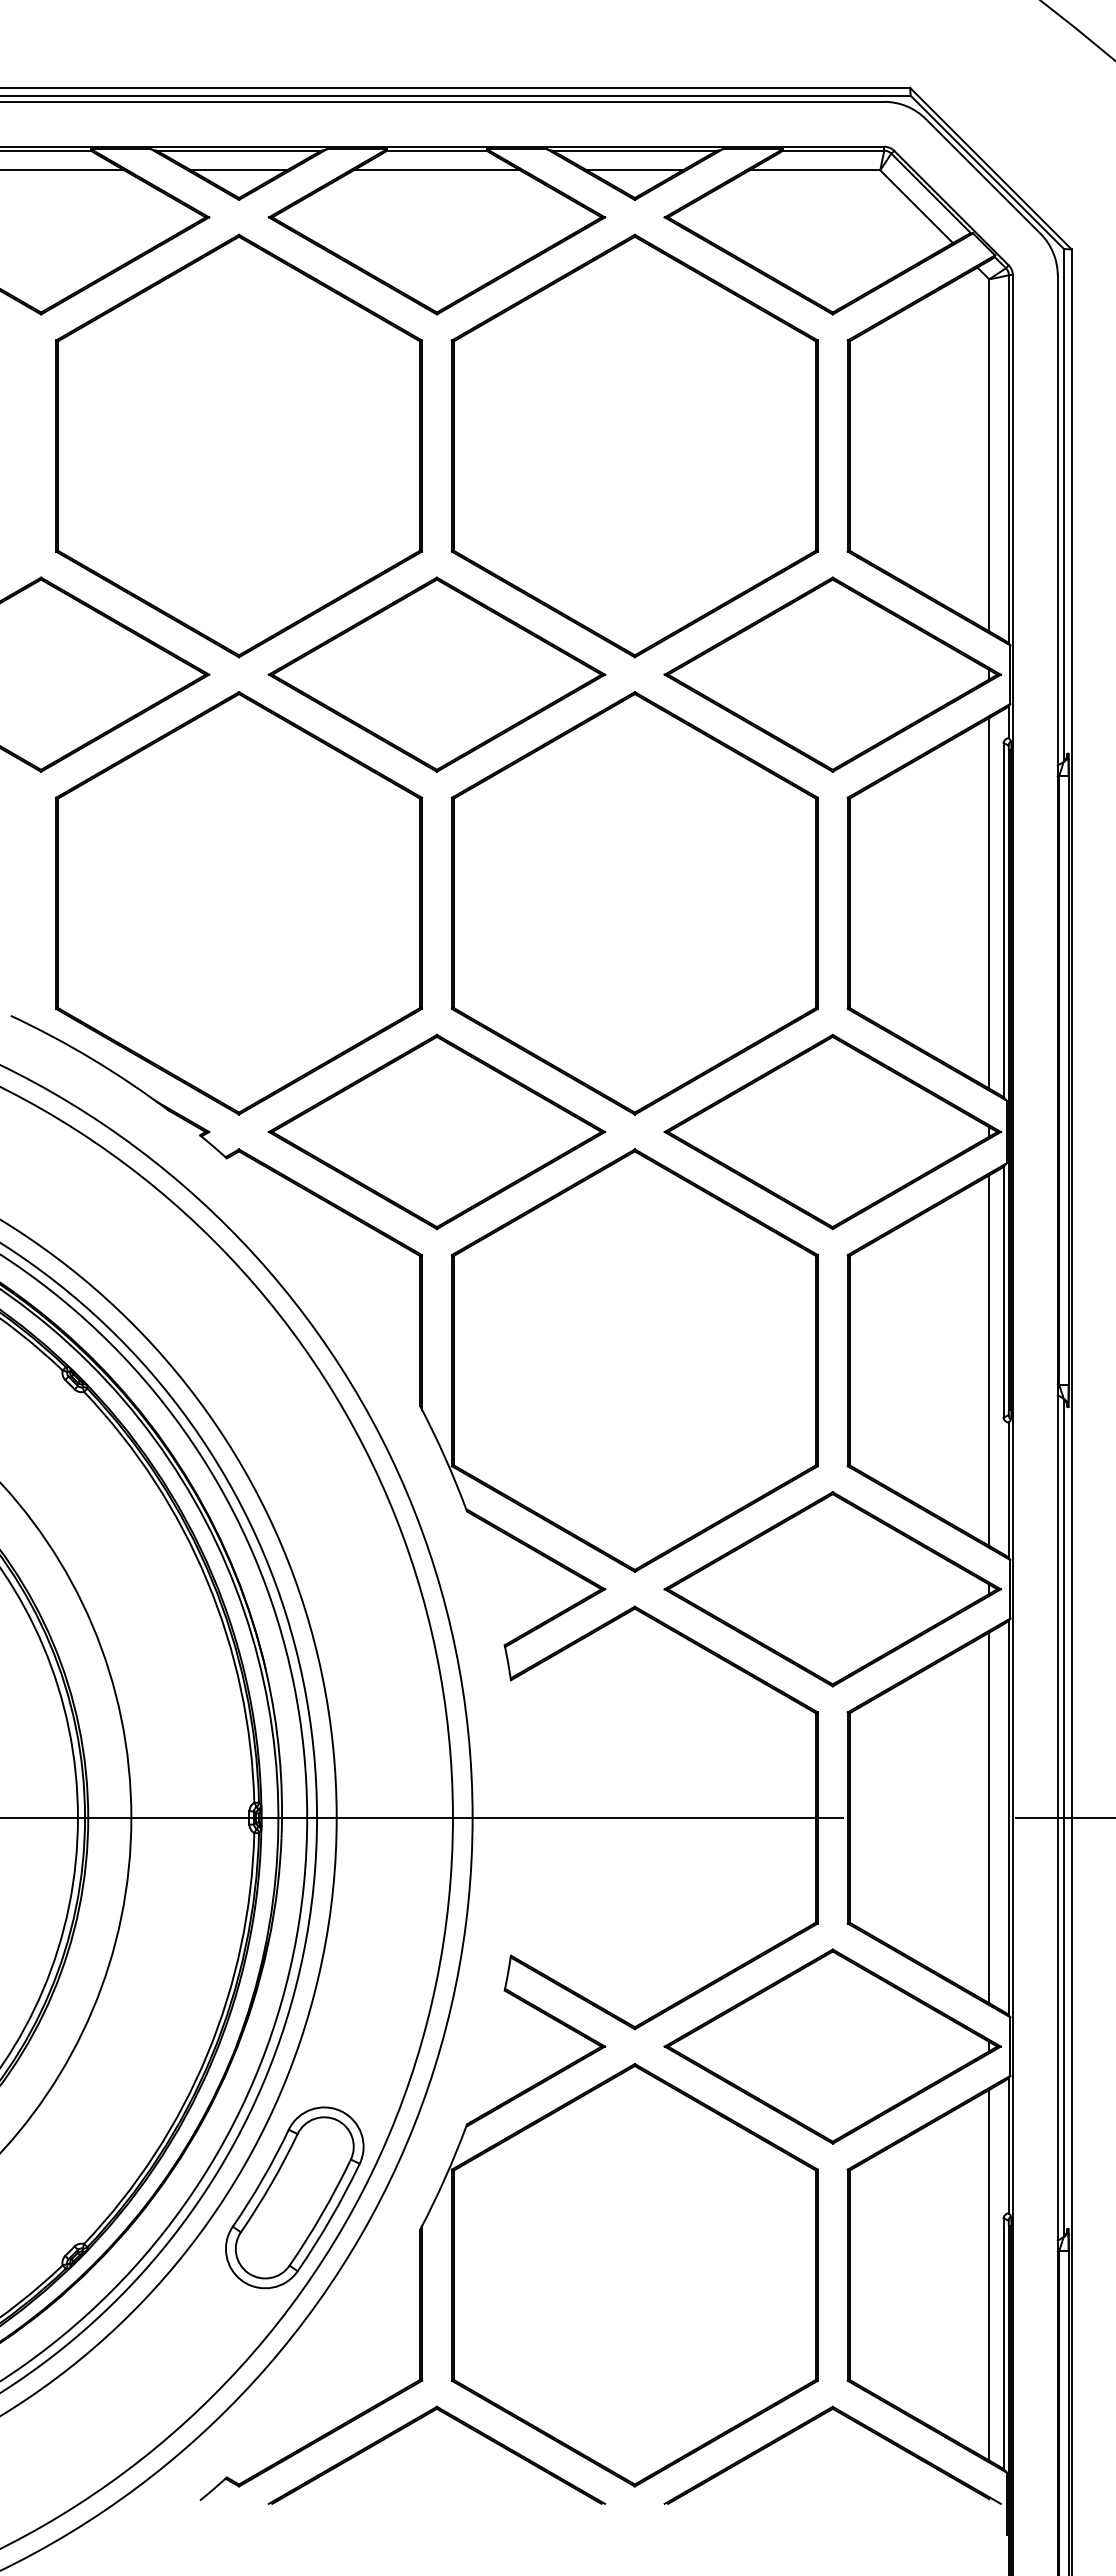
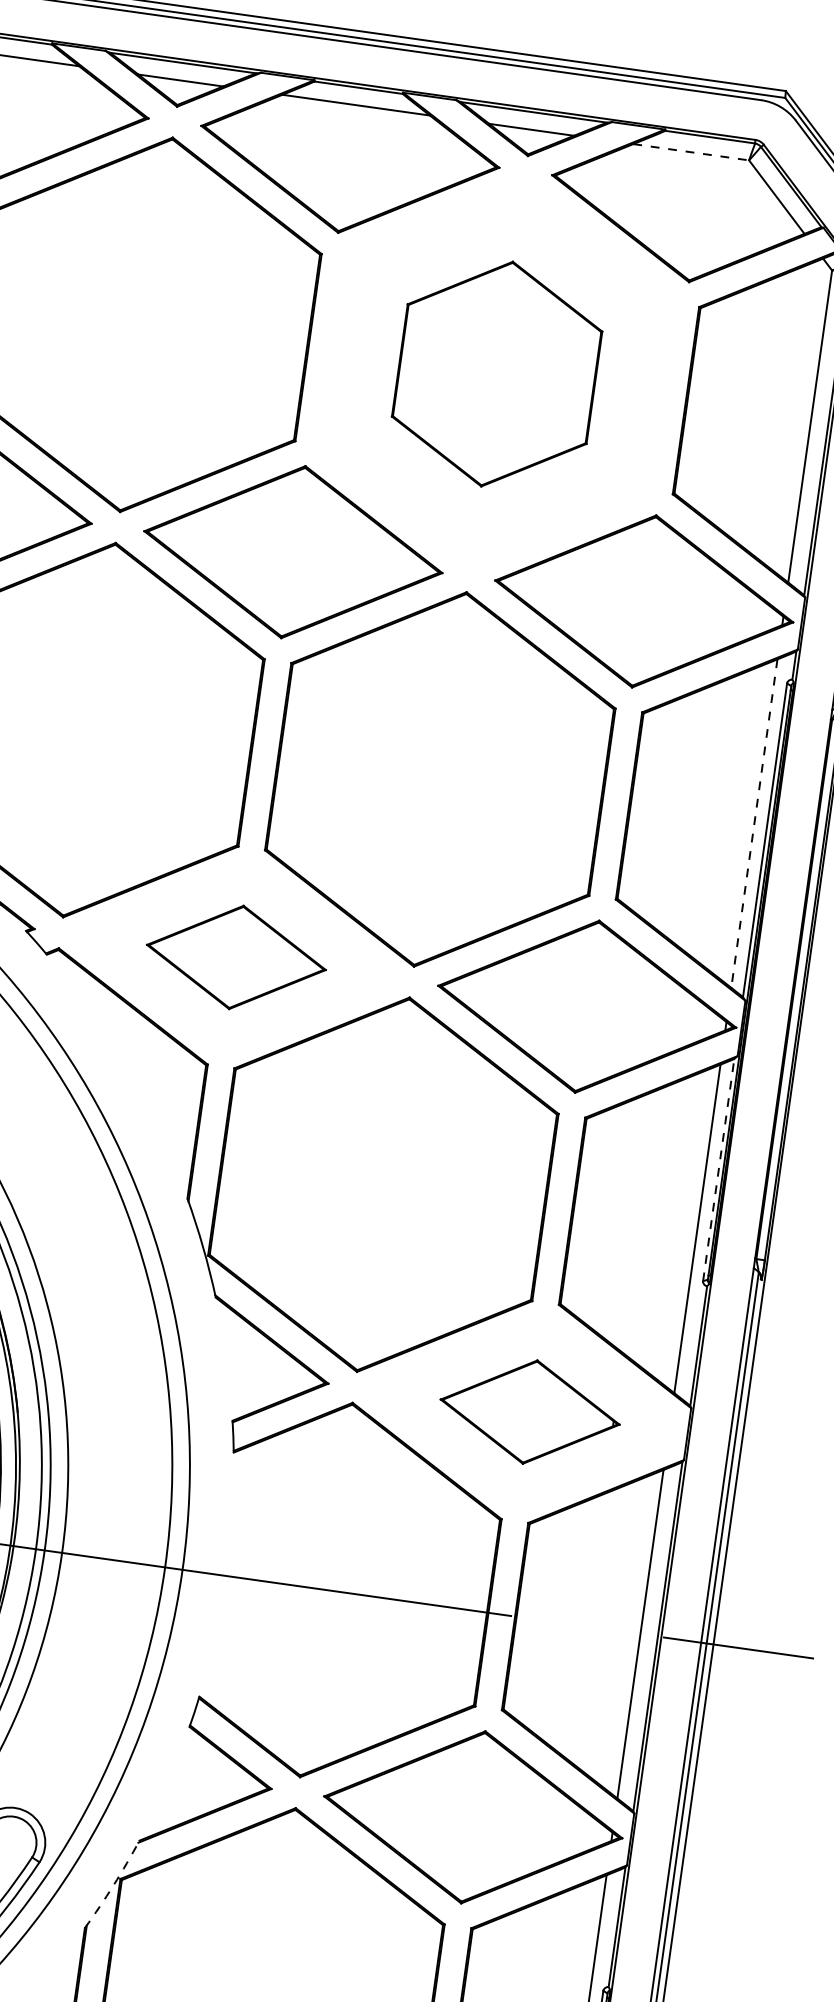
line: (815, 170) -> (691, 152), solid -> dashed
part: (634, 445) -> (497, 373), size x0.6
line: (989, 903) -> (754, 823), solid -> dashed
part: (436, 1131) -> (236, 956), size x0.6
line: (1003, 1291) -> (718, 1169), solid -> dashed
part: (832, 1589) -> (529, 1412), size x0.6
arc: (445, 2177) -> (113, 1885), solid -> dashed

